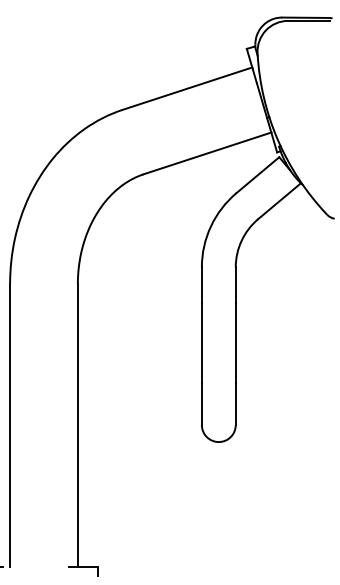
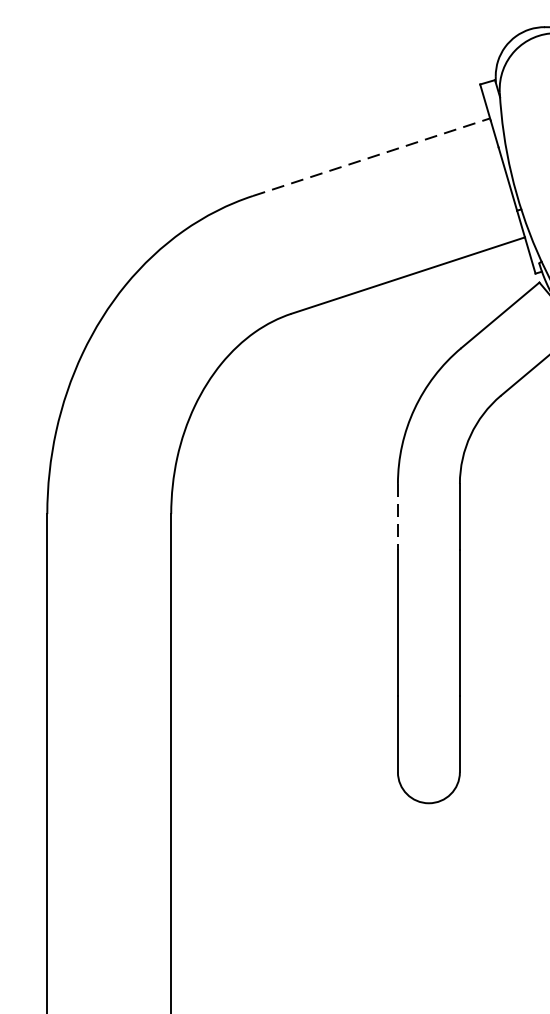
line: (187, 88) -> (371, 156), solid -> dashed
line: (201, 285) -> (397, 517), solid -> dashed

